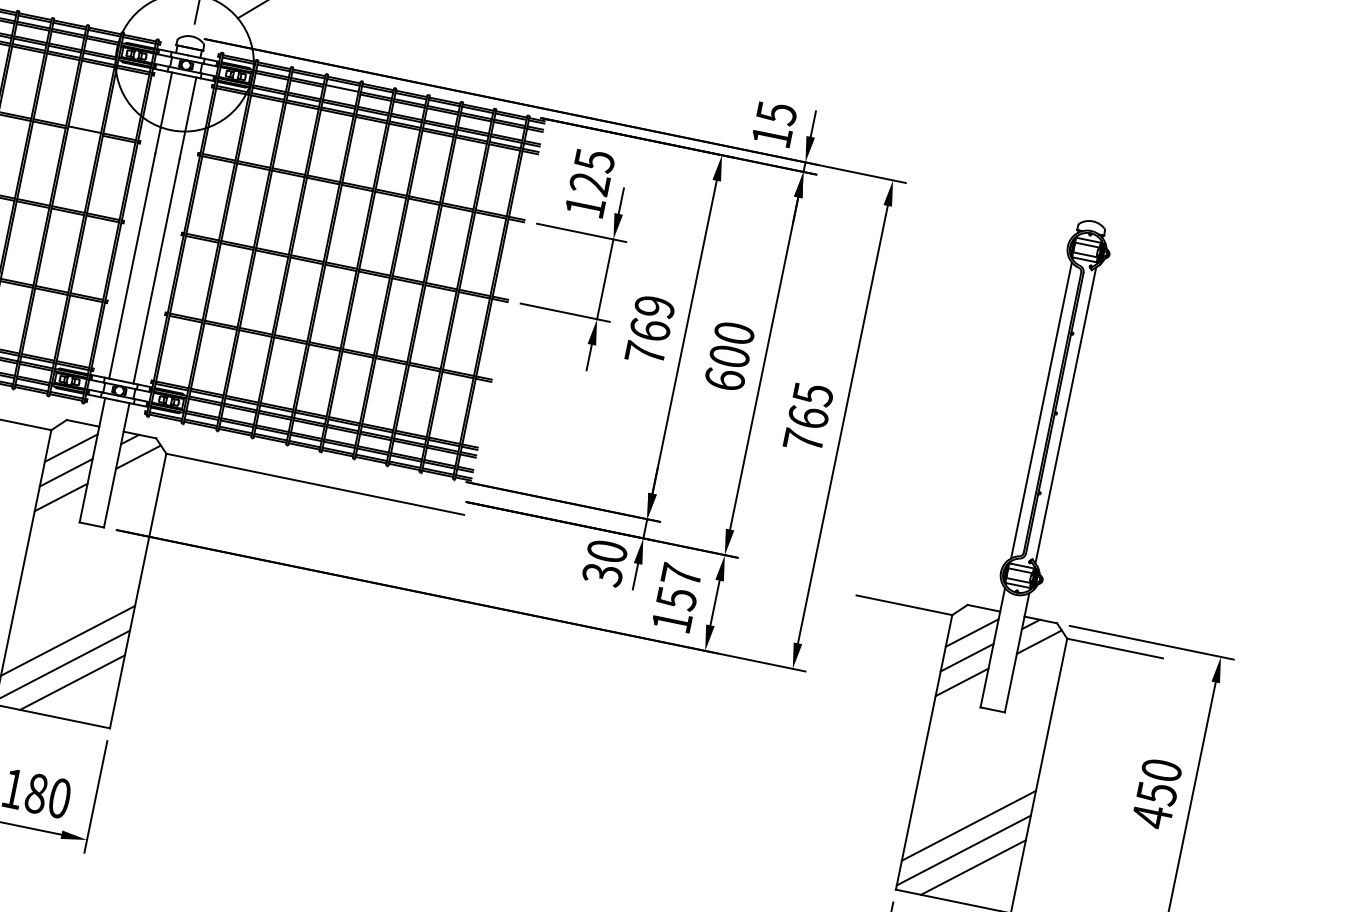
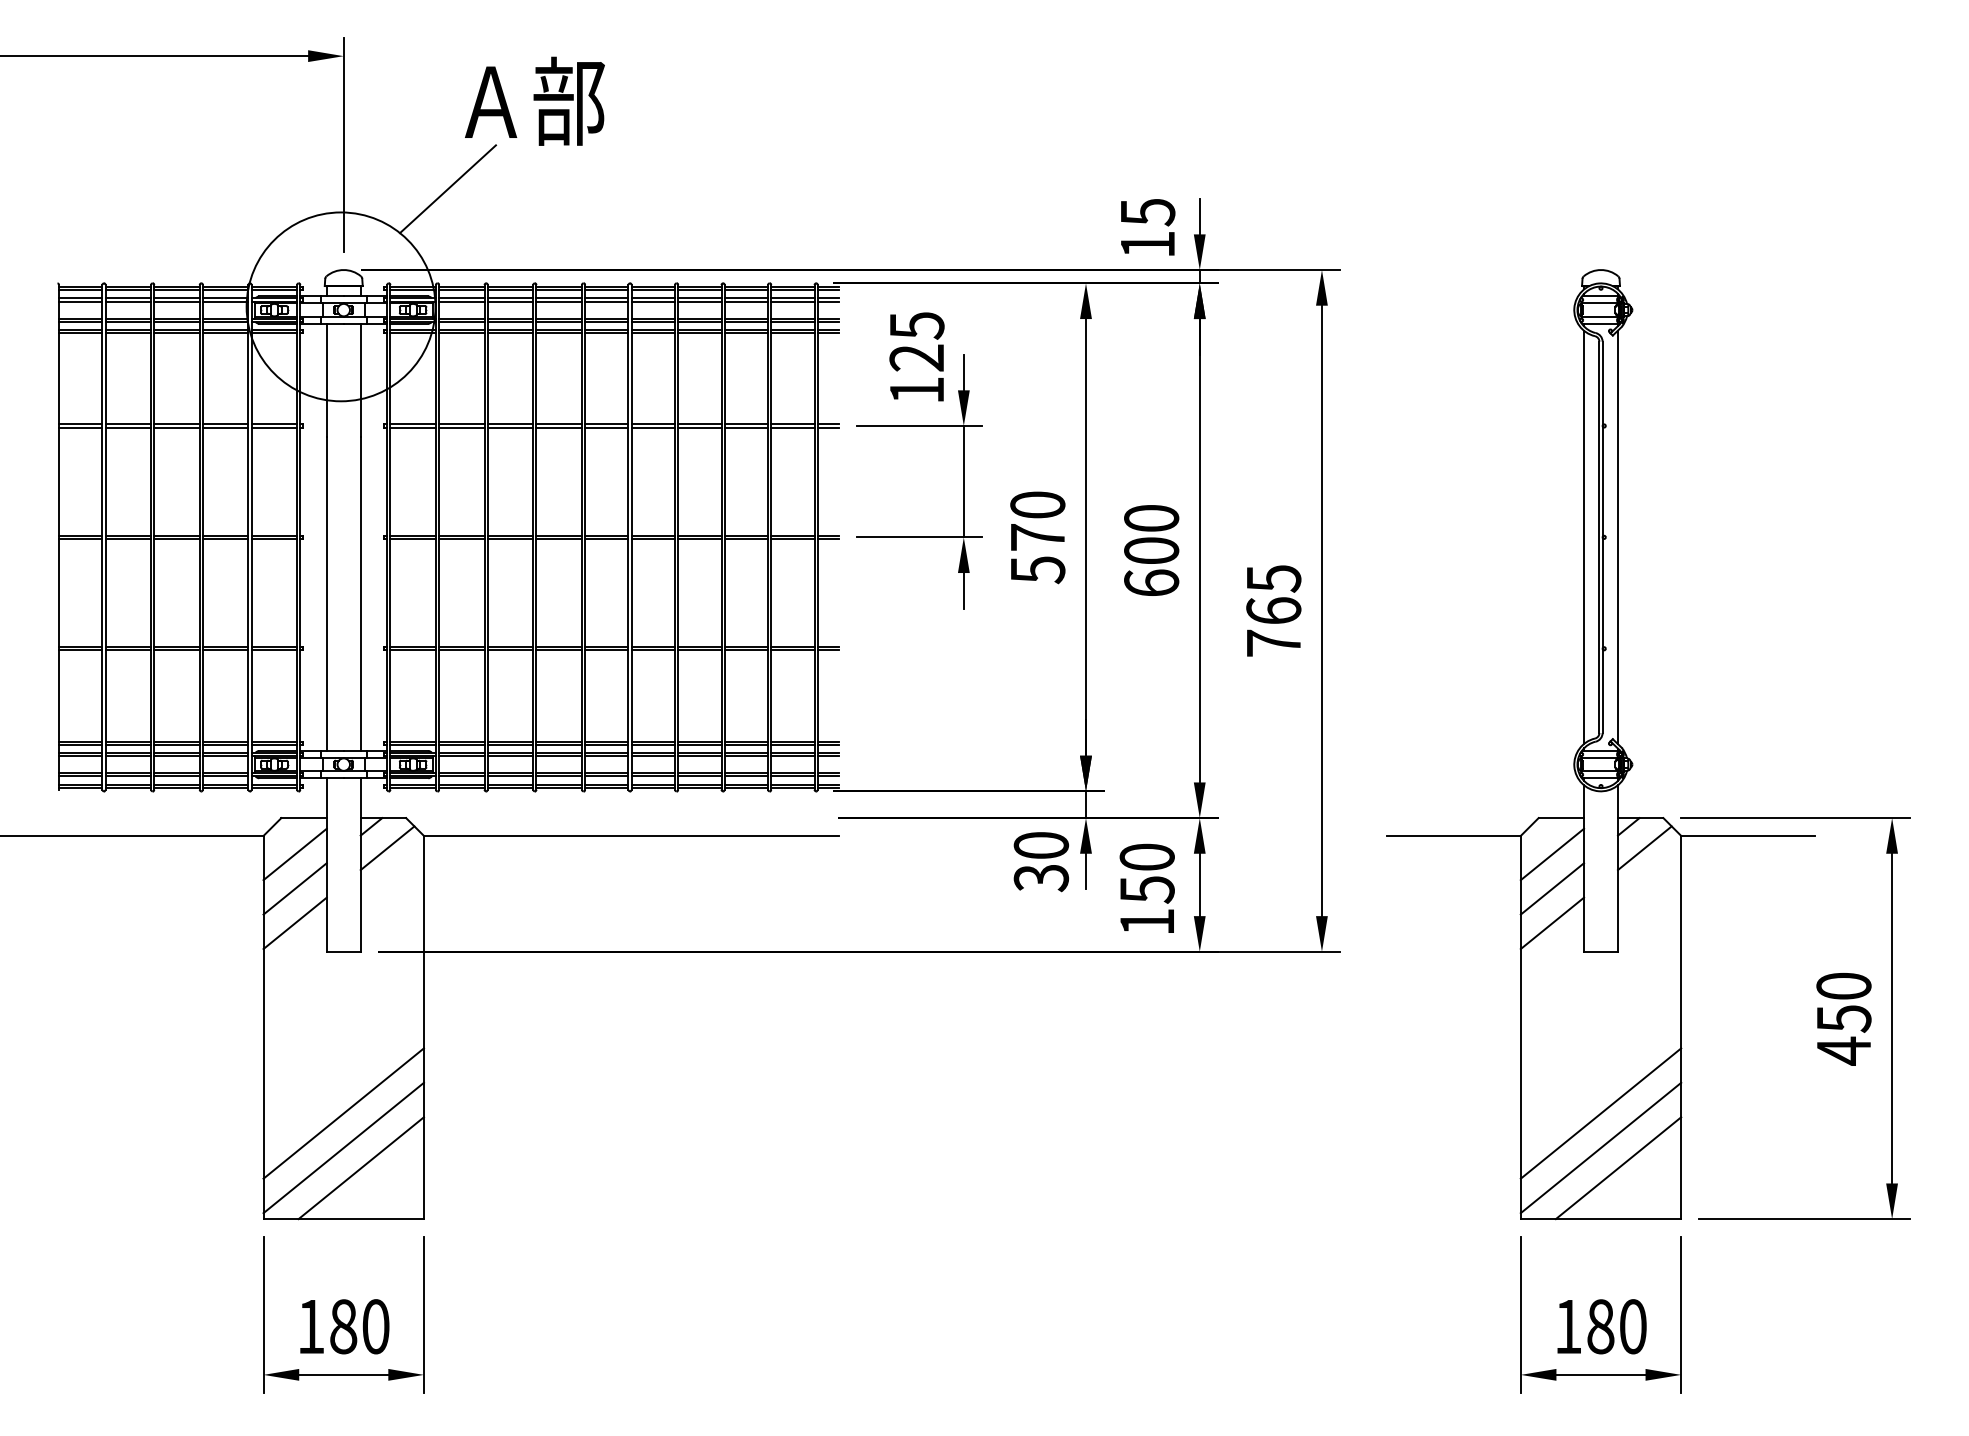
line: (341, 90) -> (558, 301), added
line: (84, 131) -> (225, 427), added
text: (649, 330) -> (1037, 537), 769 -> 570
text: (681, 574) -> (1146, 856), 157 -> 150

